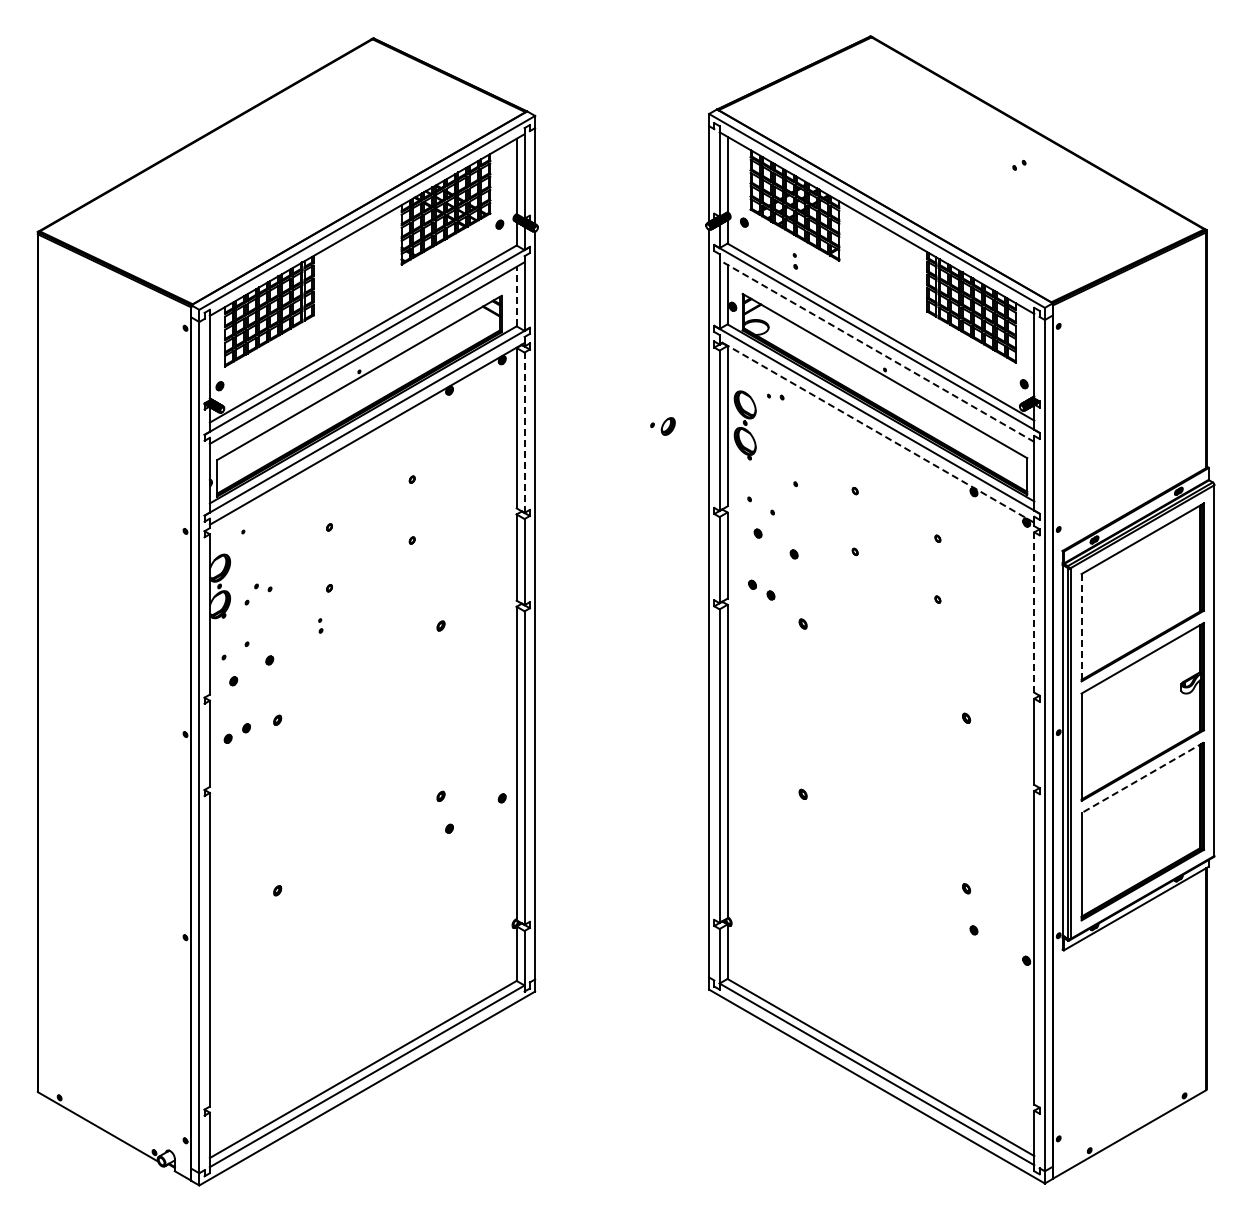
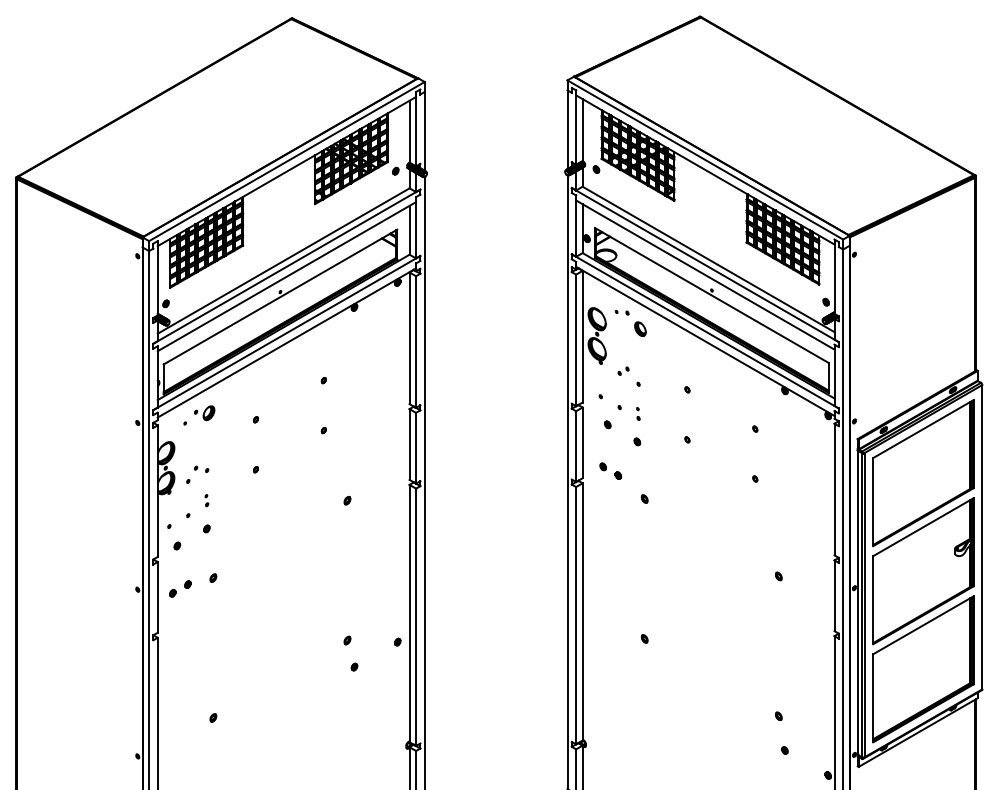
part: (1019, 165) -> (623, 371), moved
part: (794, 261) -> (637, 414), moved
line: (516, 296) -> (409, 230), dashed -> solid
line: (877, 351) -> (705, 275), dashed -> solid
part: (797, 416) -> (640, 328), added
part: (662, 426) -> (204, 413), moved
line: (877, 431) -> (705, 341), dashed -> solid
line: (524, 432) -> (415, 341), dashed -> solid
line: (1034, 612) -> (834, 489), dashed -> solid
part: (320, 625) -> (206, 500), moved
line: (1081, 627) -> (873, 501), dashed -> solid
line: (1142, 777) -> (923, 625), dashed -> solid

